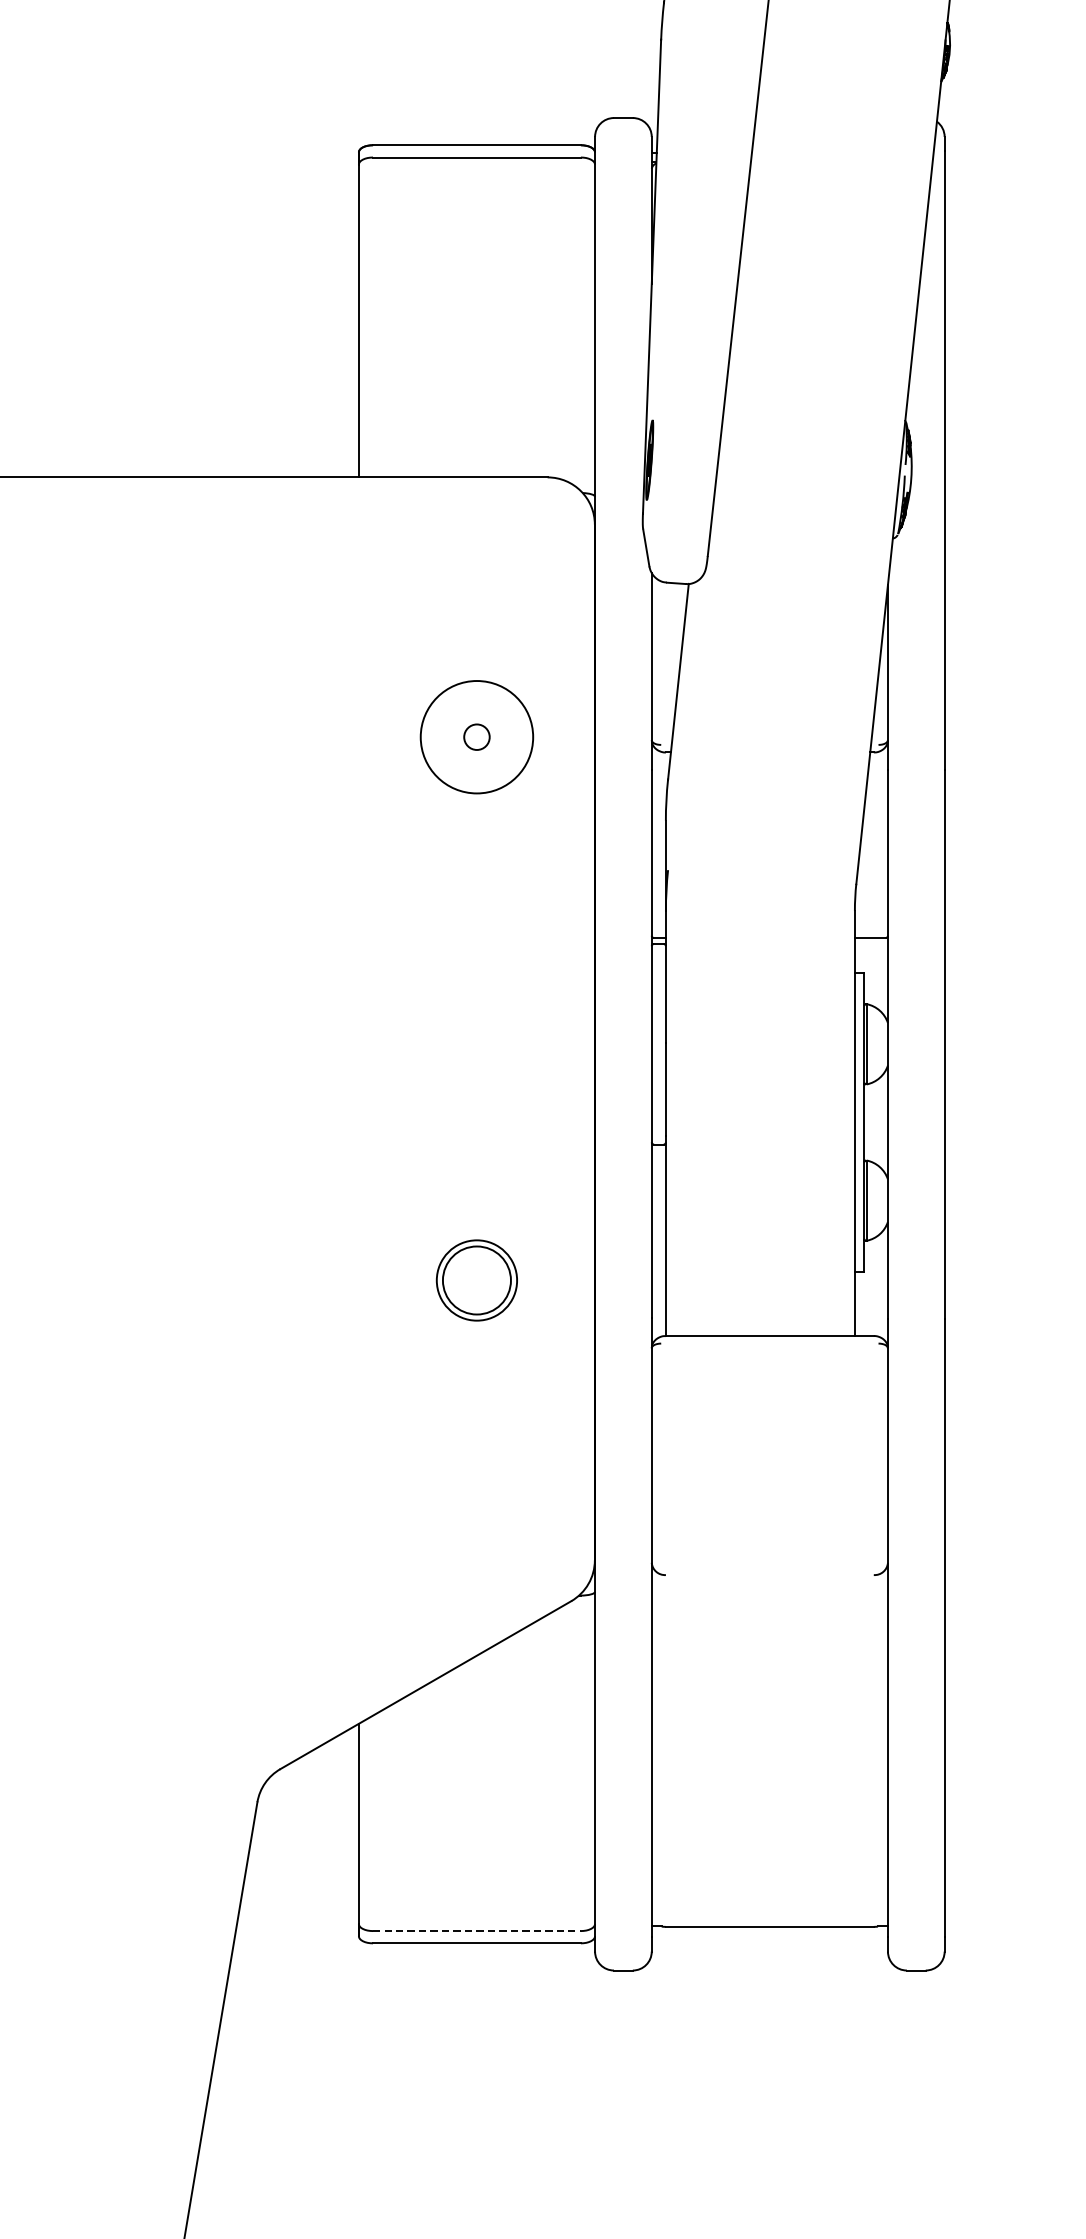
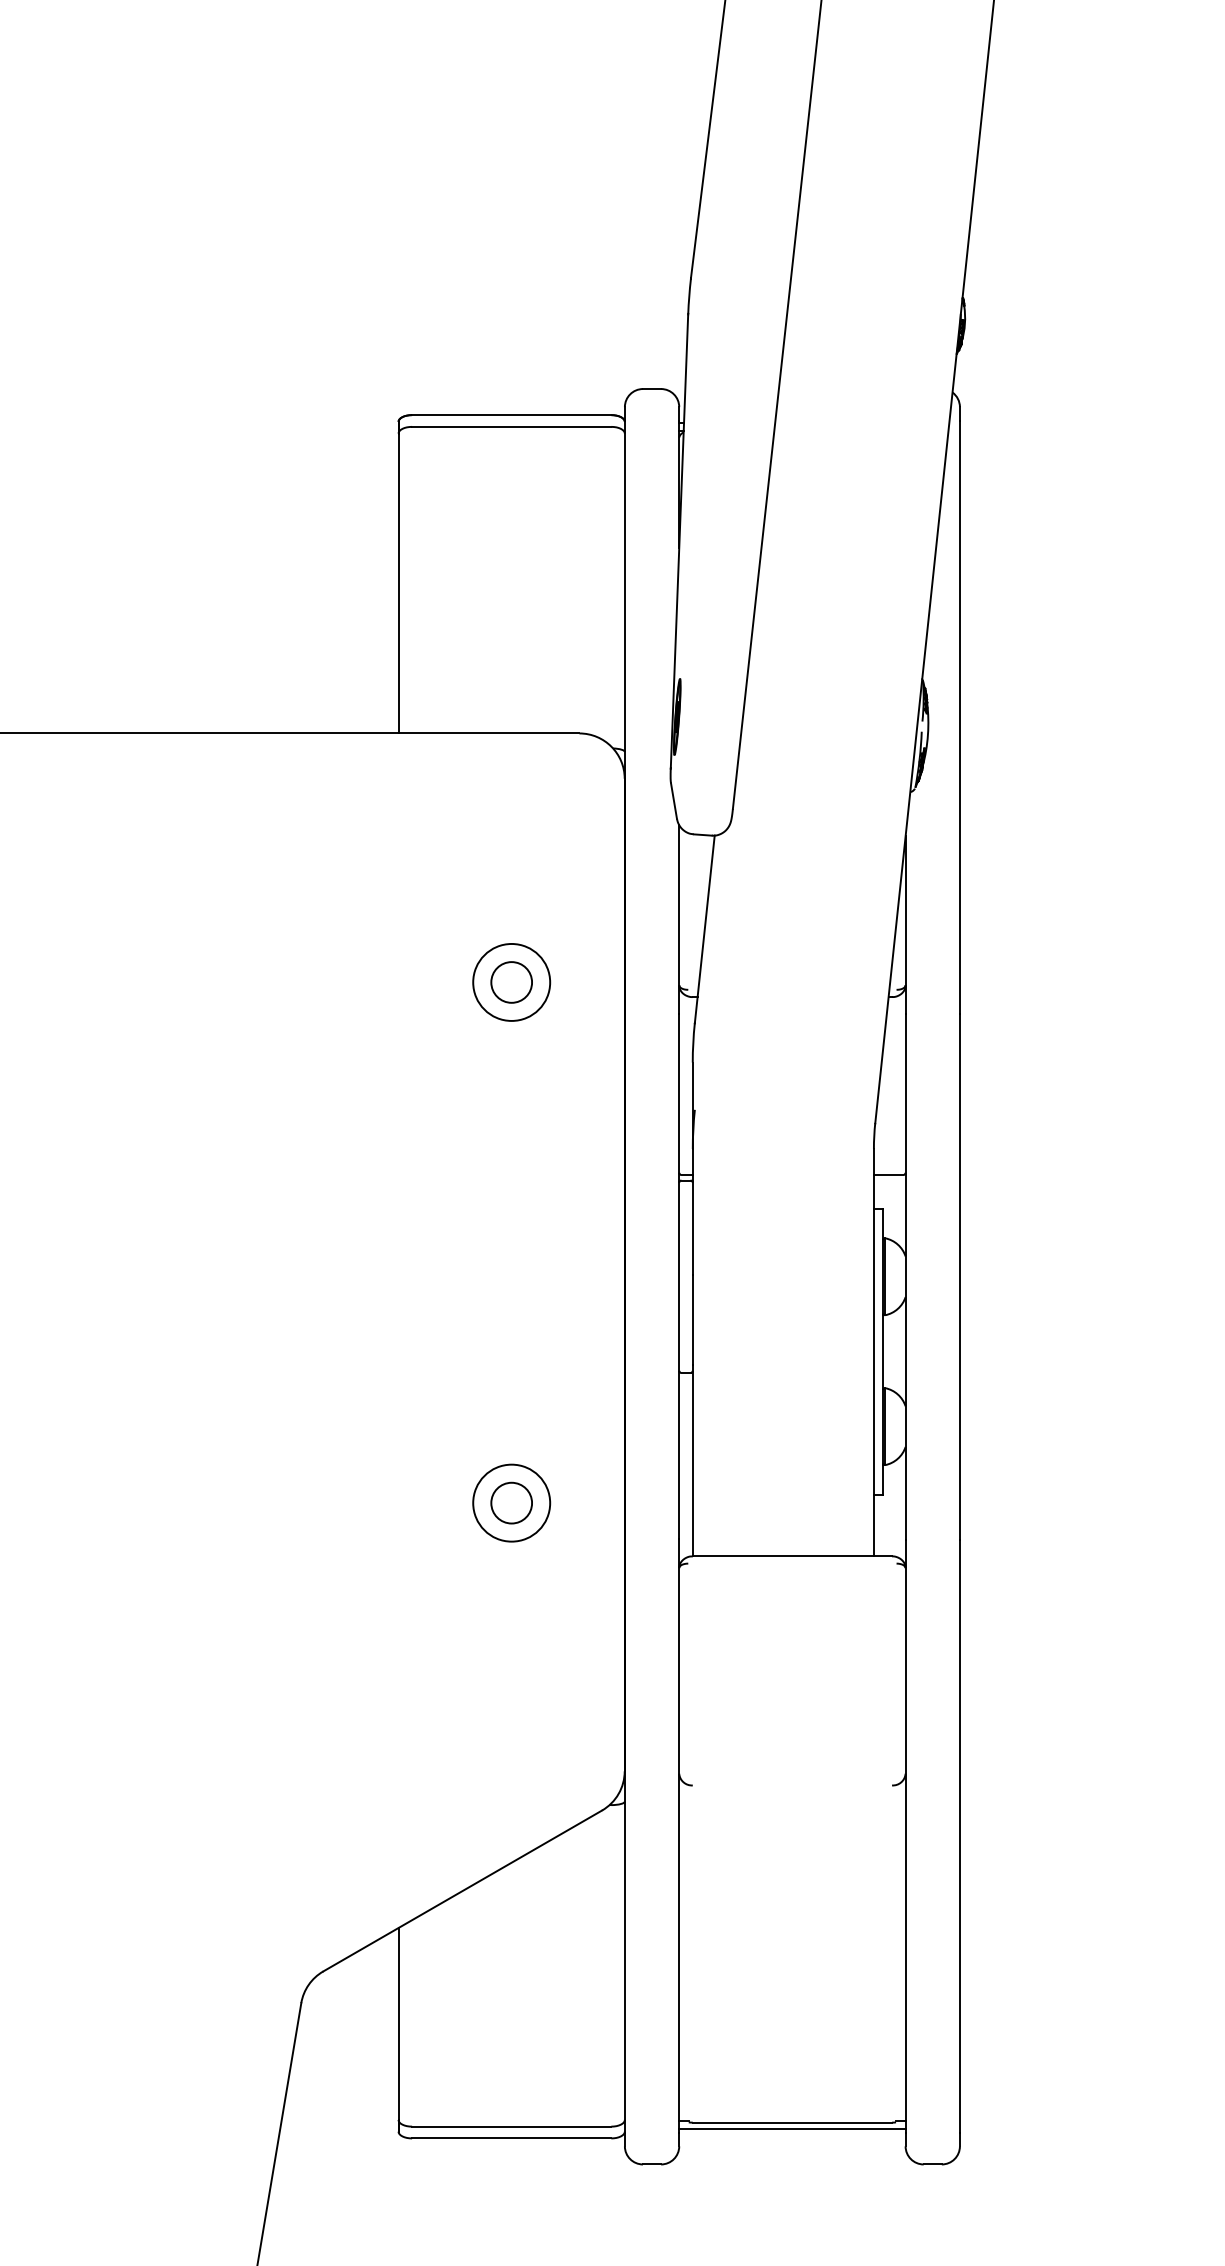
circle: (476, 736) -> (511, 981), size x0.71
circle: (476, 737) -> (511, 982), size x1.67
circle: (476, 1279) -> (511, 1502), size x0.62
line: (476, 1930) -> (511, 2126), dashed -> solid
line: (769, 1934) -> (792, 2129), added

